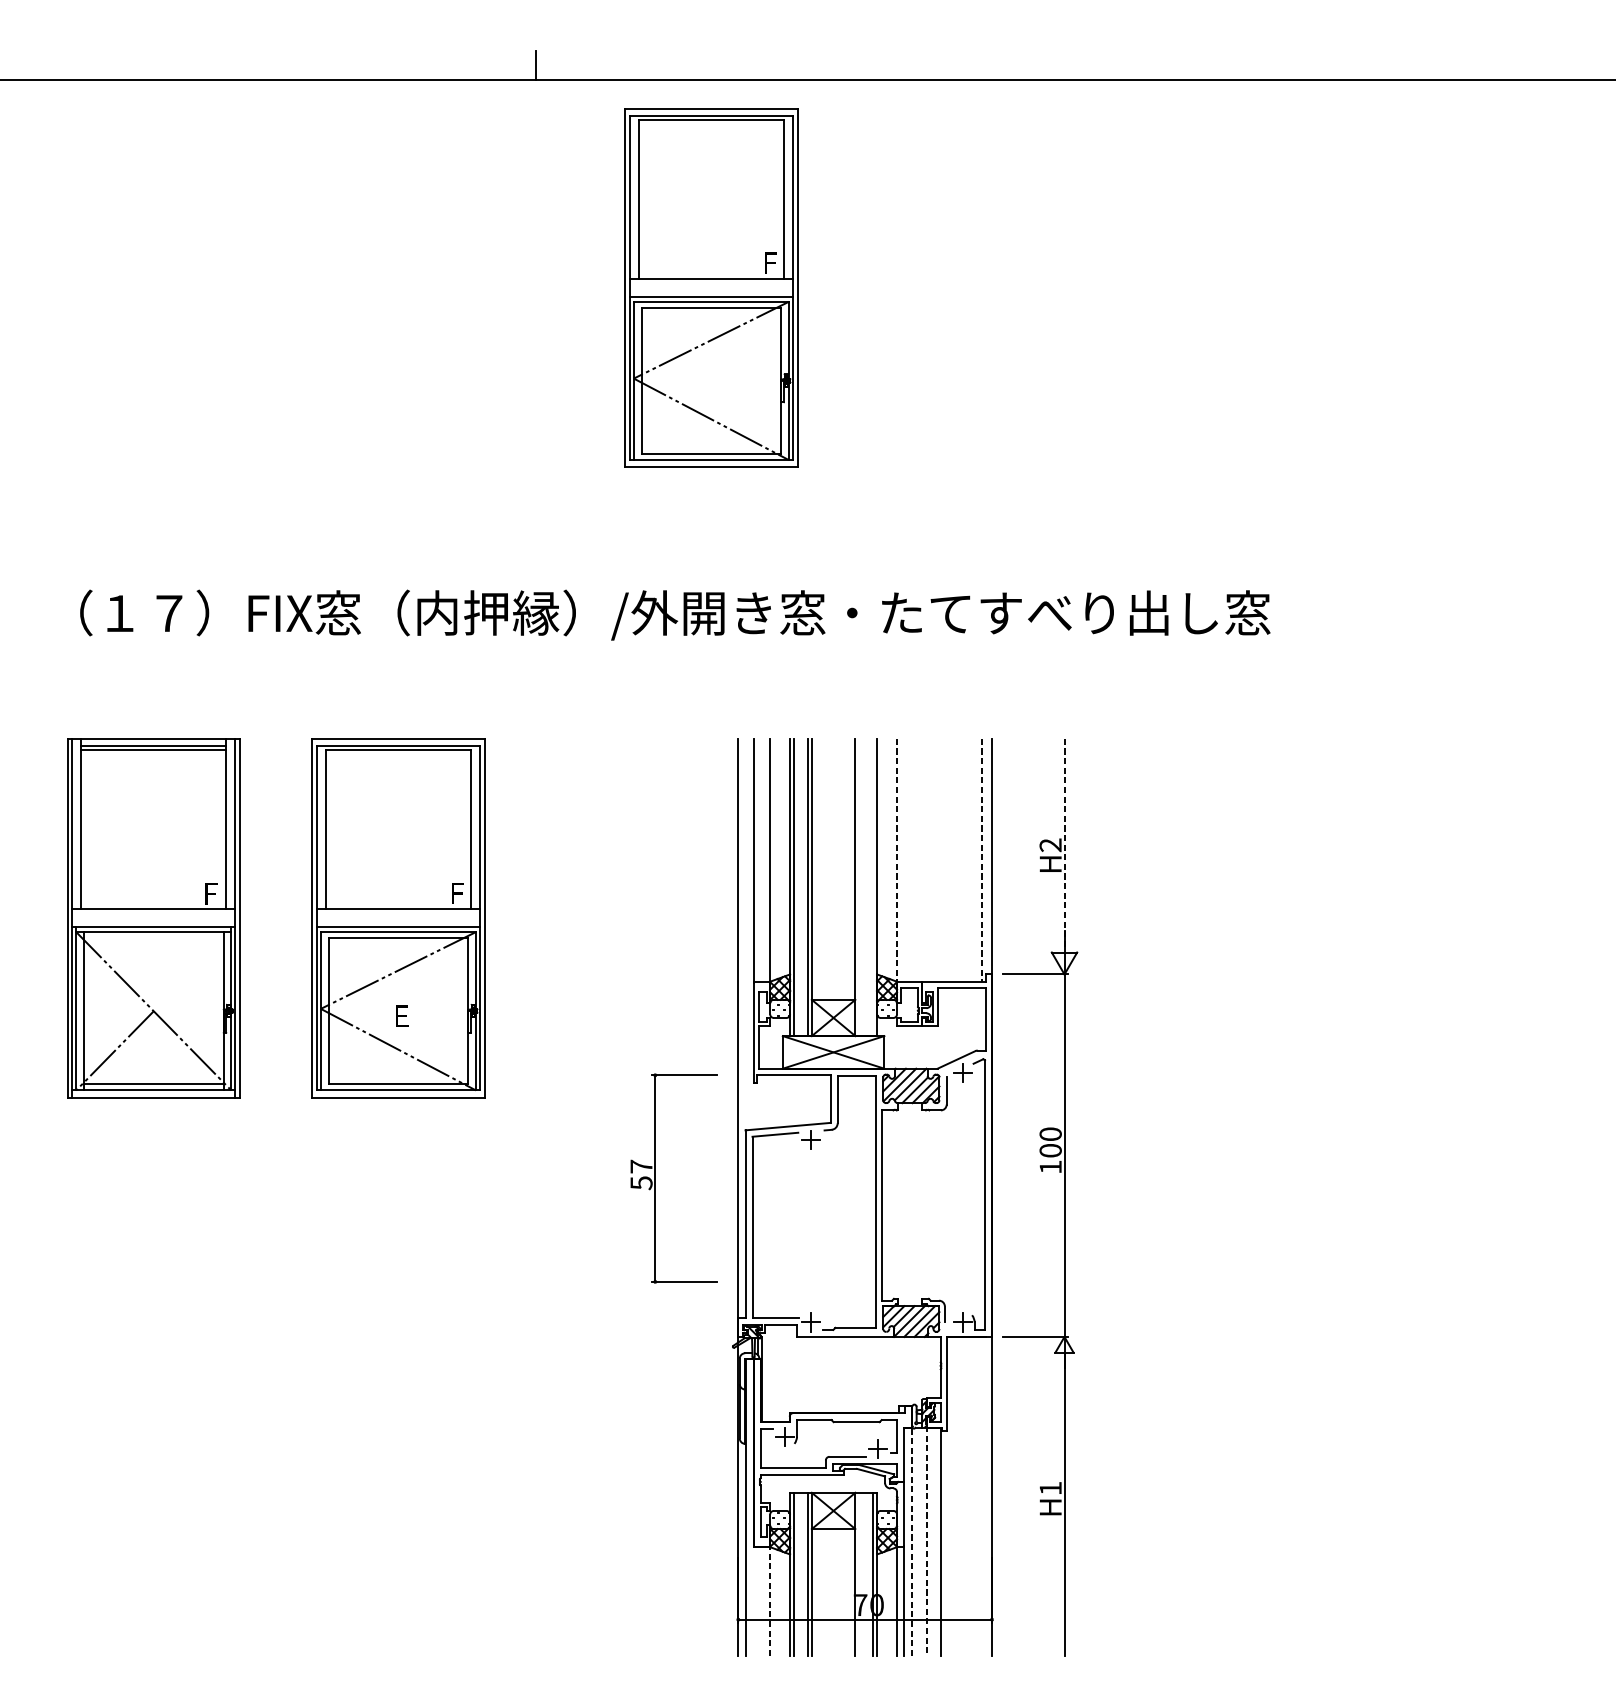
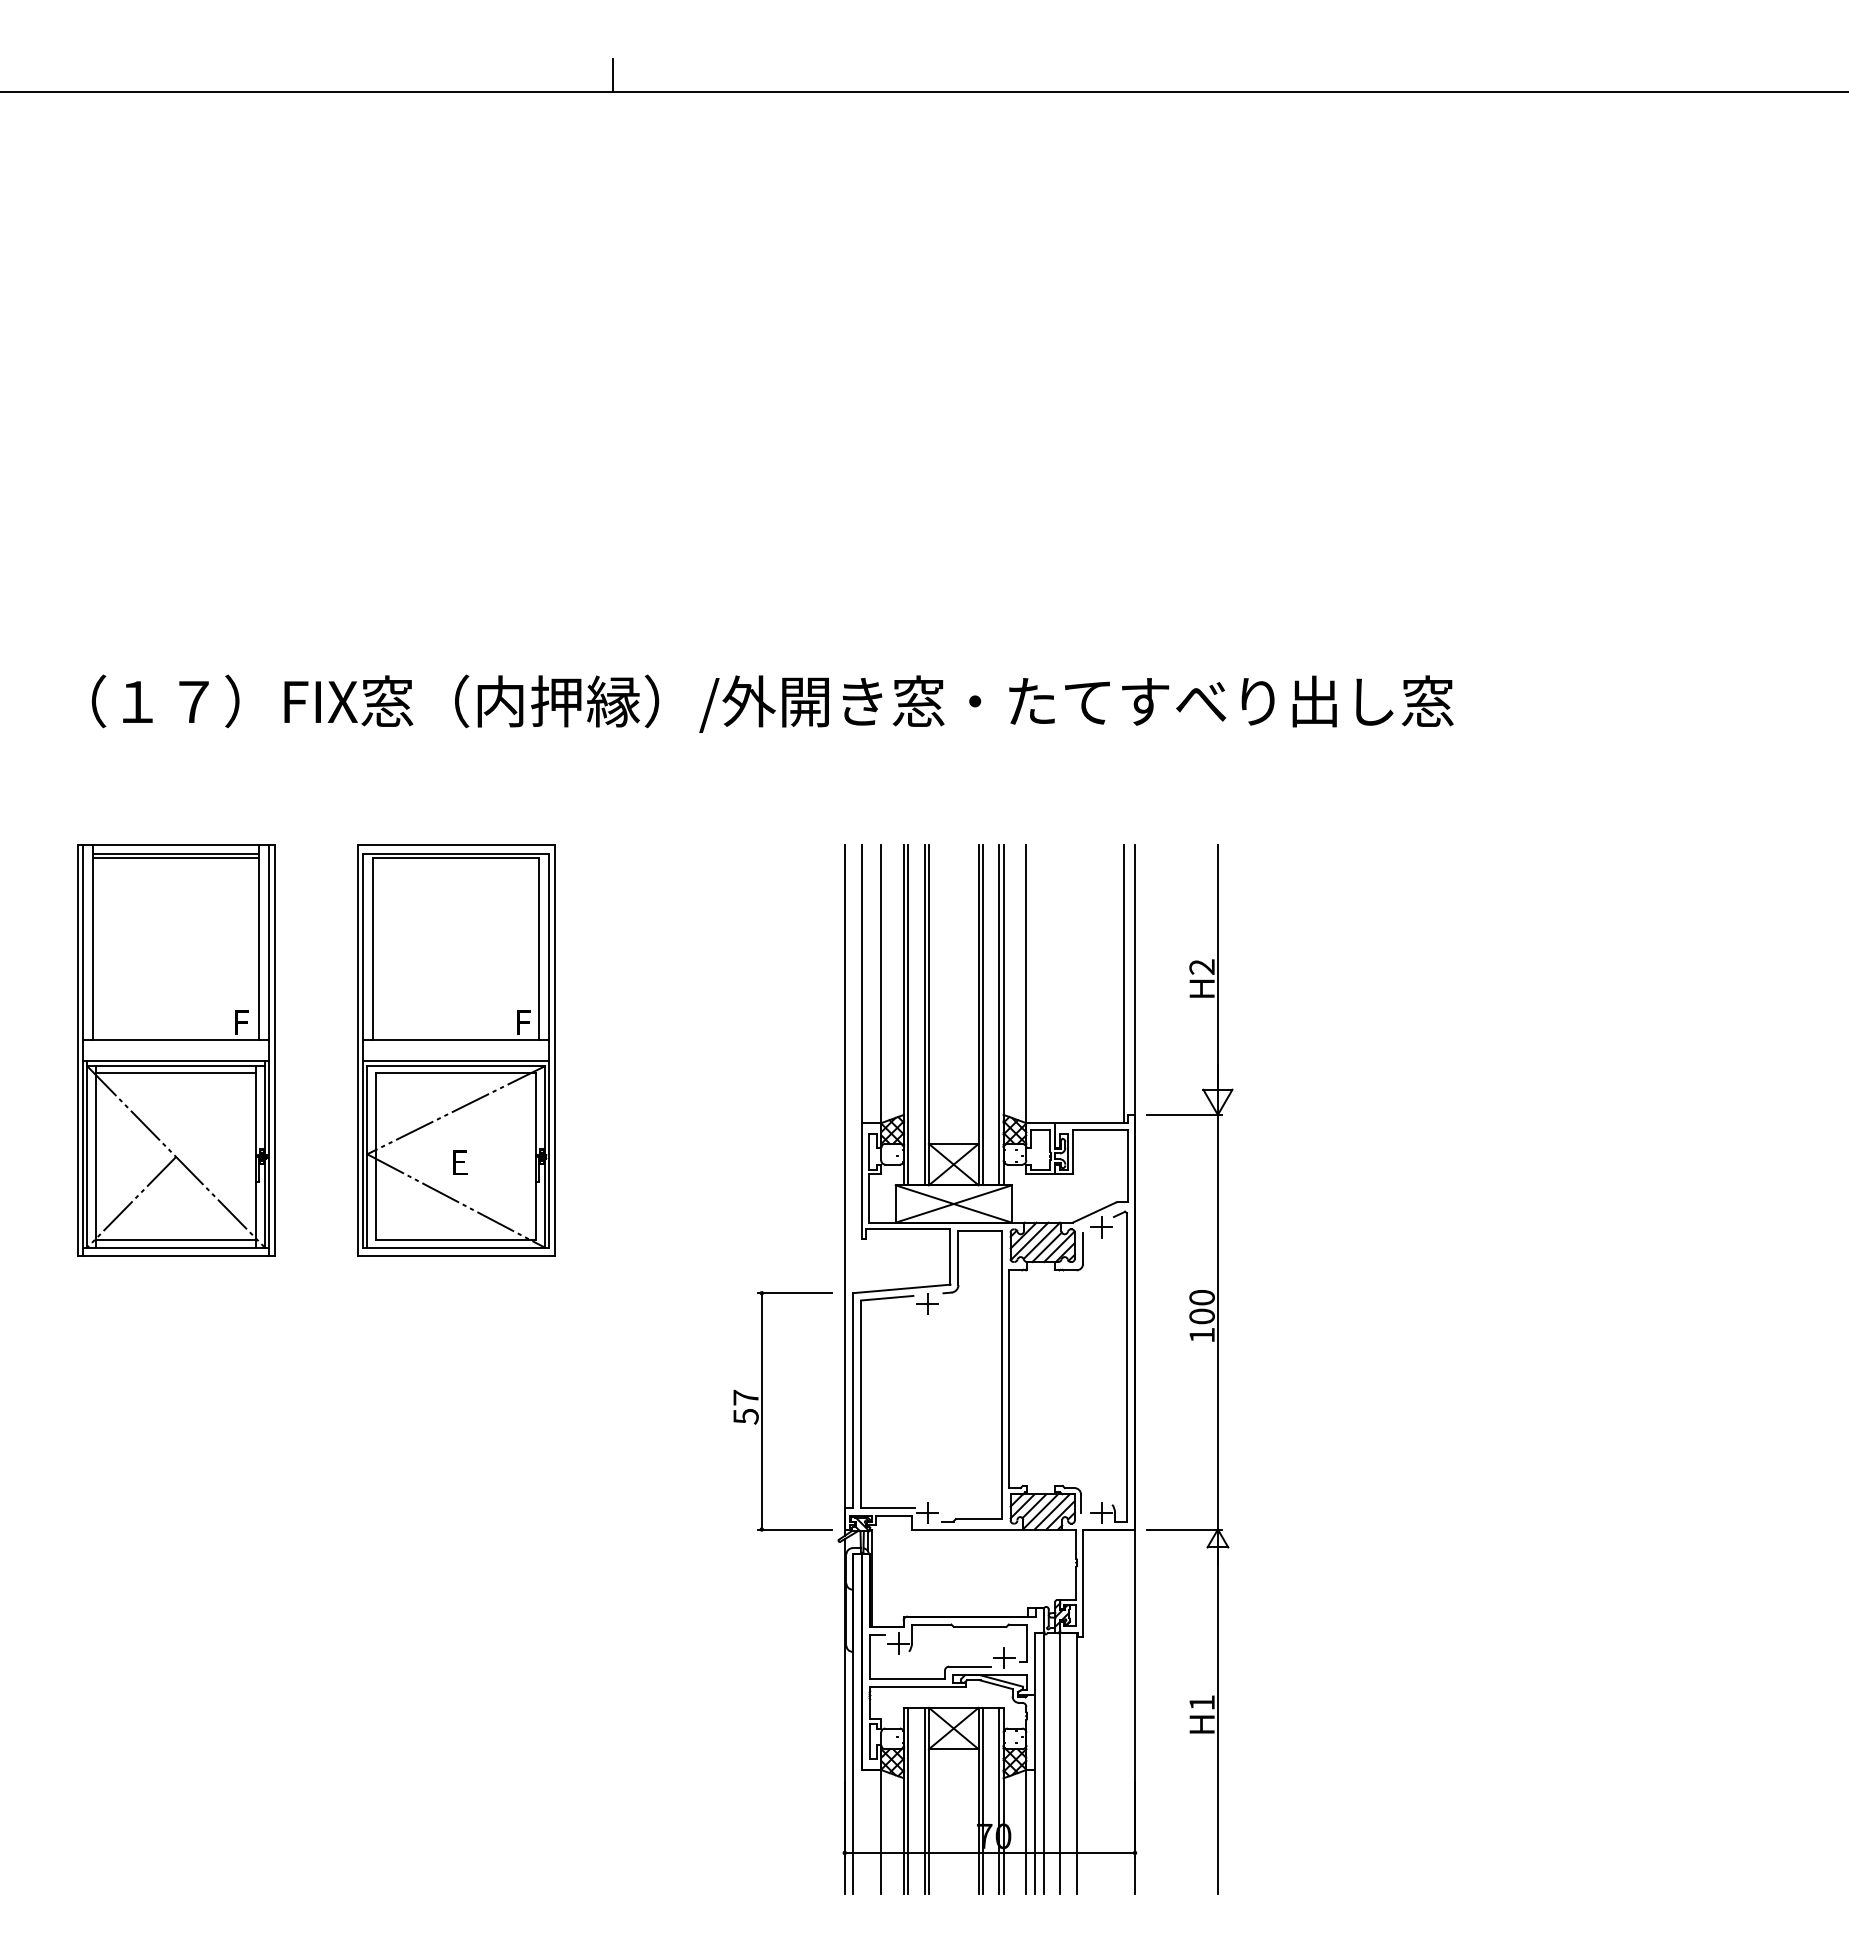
part: (711, 287) -> (814, 329), removed
line: (1064, 844) -> (1217, 966), dashed -> solid
line: (897, 860) -> (1026, 984), dashed -> solid
line: (981, 860) -> (1123, 984), dashed -> solid
line: (858, 887) -> (982, 1015), added
line: (873, 887) -> (999, 1015), added
line: (153, 938) -> (175, 1073), added
part: (655, 1178) -> (762, 1411), moved
line: (912, 1530) -> (1043, 1750), dashed -> solid
line: (926, 1536) -> (1060, 1757), dashed -> solid
line: (858, 1573) -> (982, 1800), added
line: (770, 1600) -> (881, 1831), dashed -> solid

